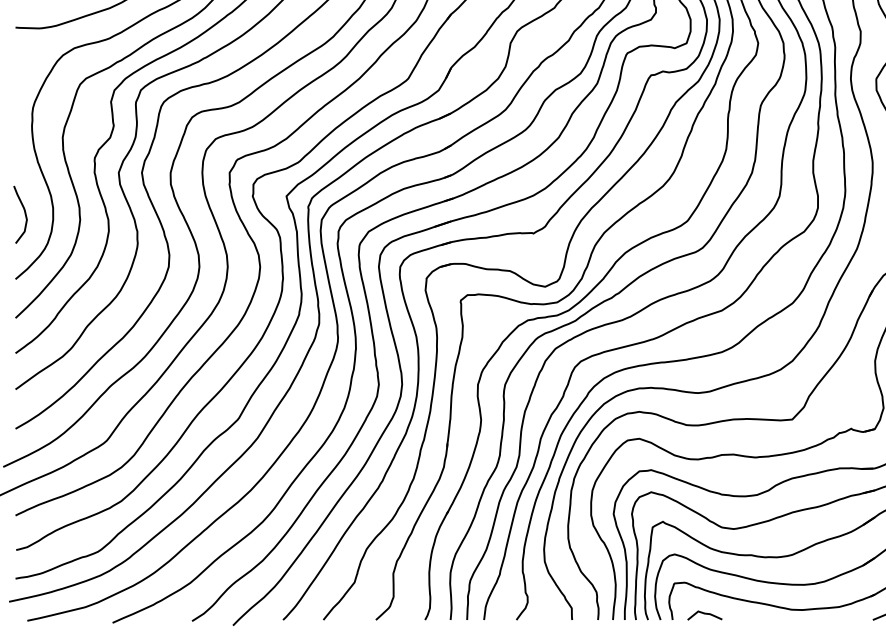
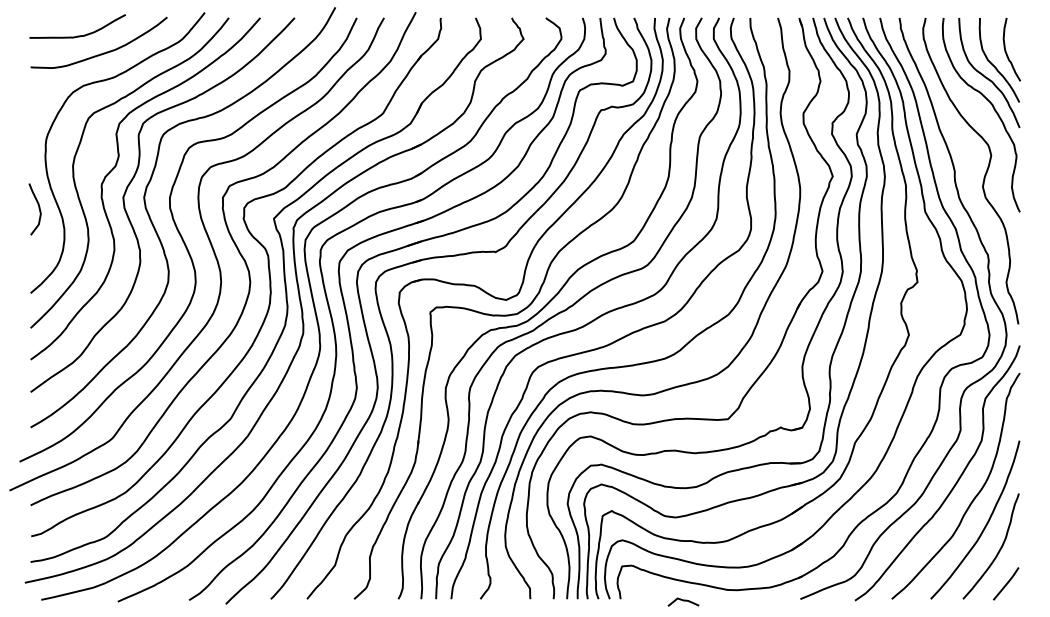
curve: (24, 213) -> (38, 208), moved
curve: (704, 614) -> (683, 601), moved

